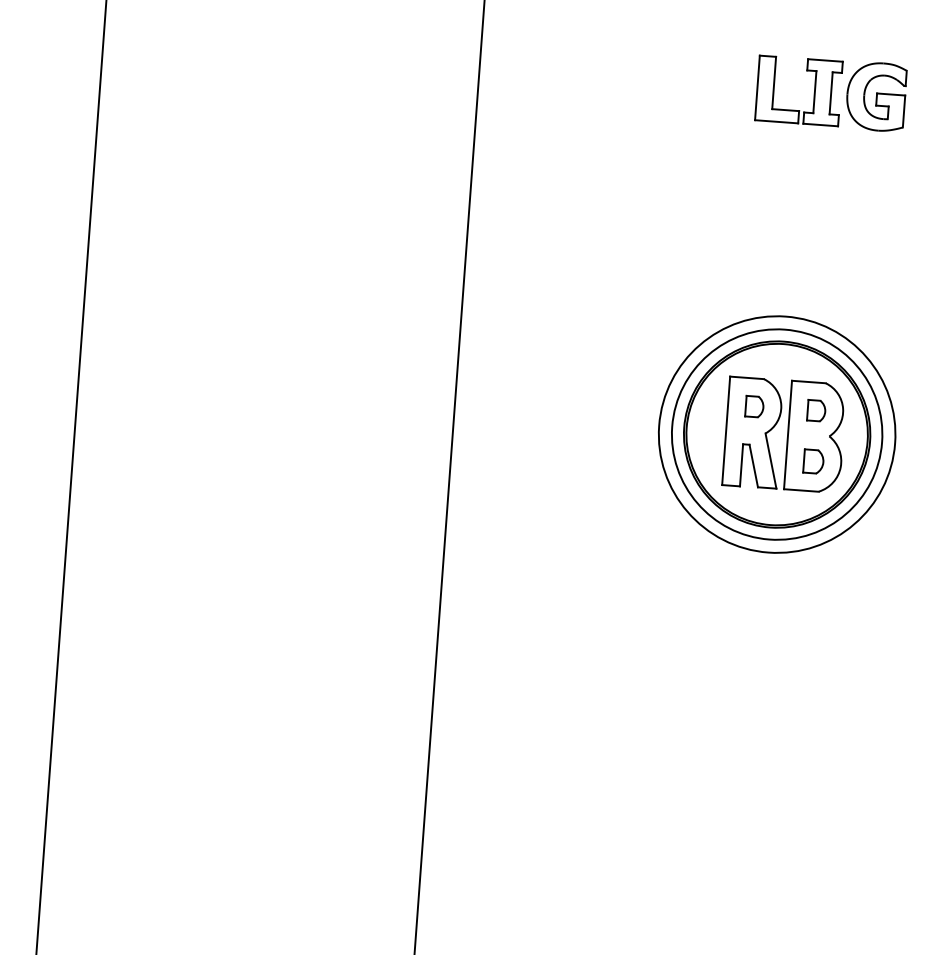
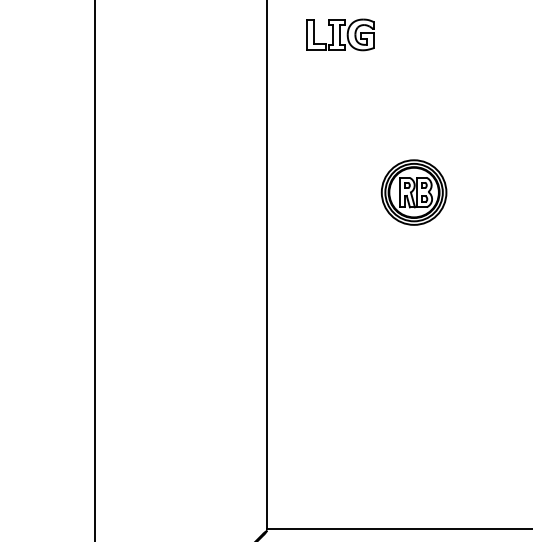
part: (831, 92) -> (340, 34), moved
part: (775, 434) -> (413, 192), size x0.6

